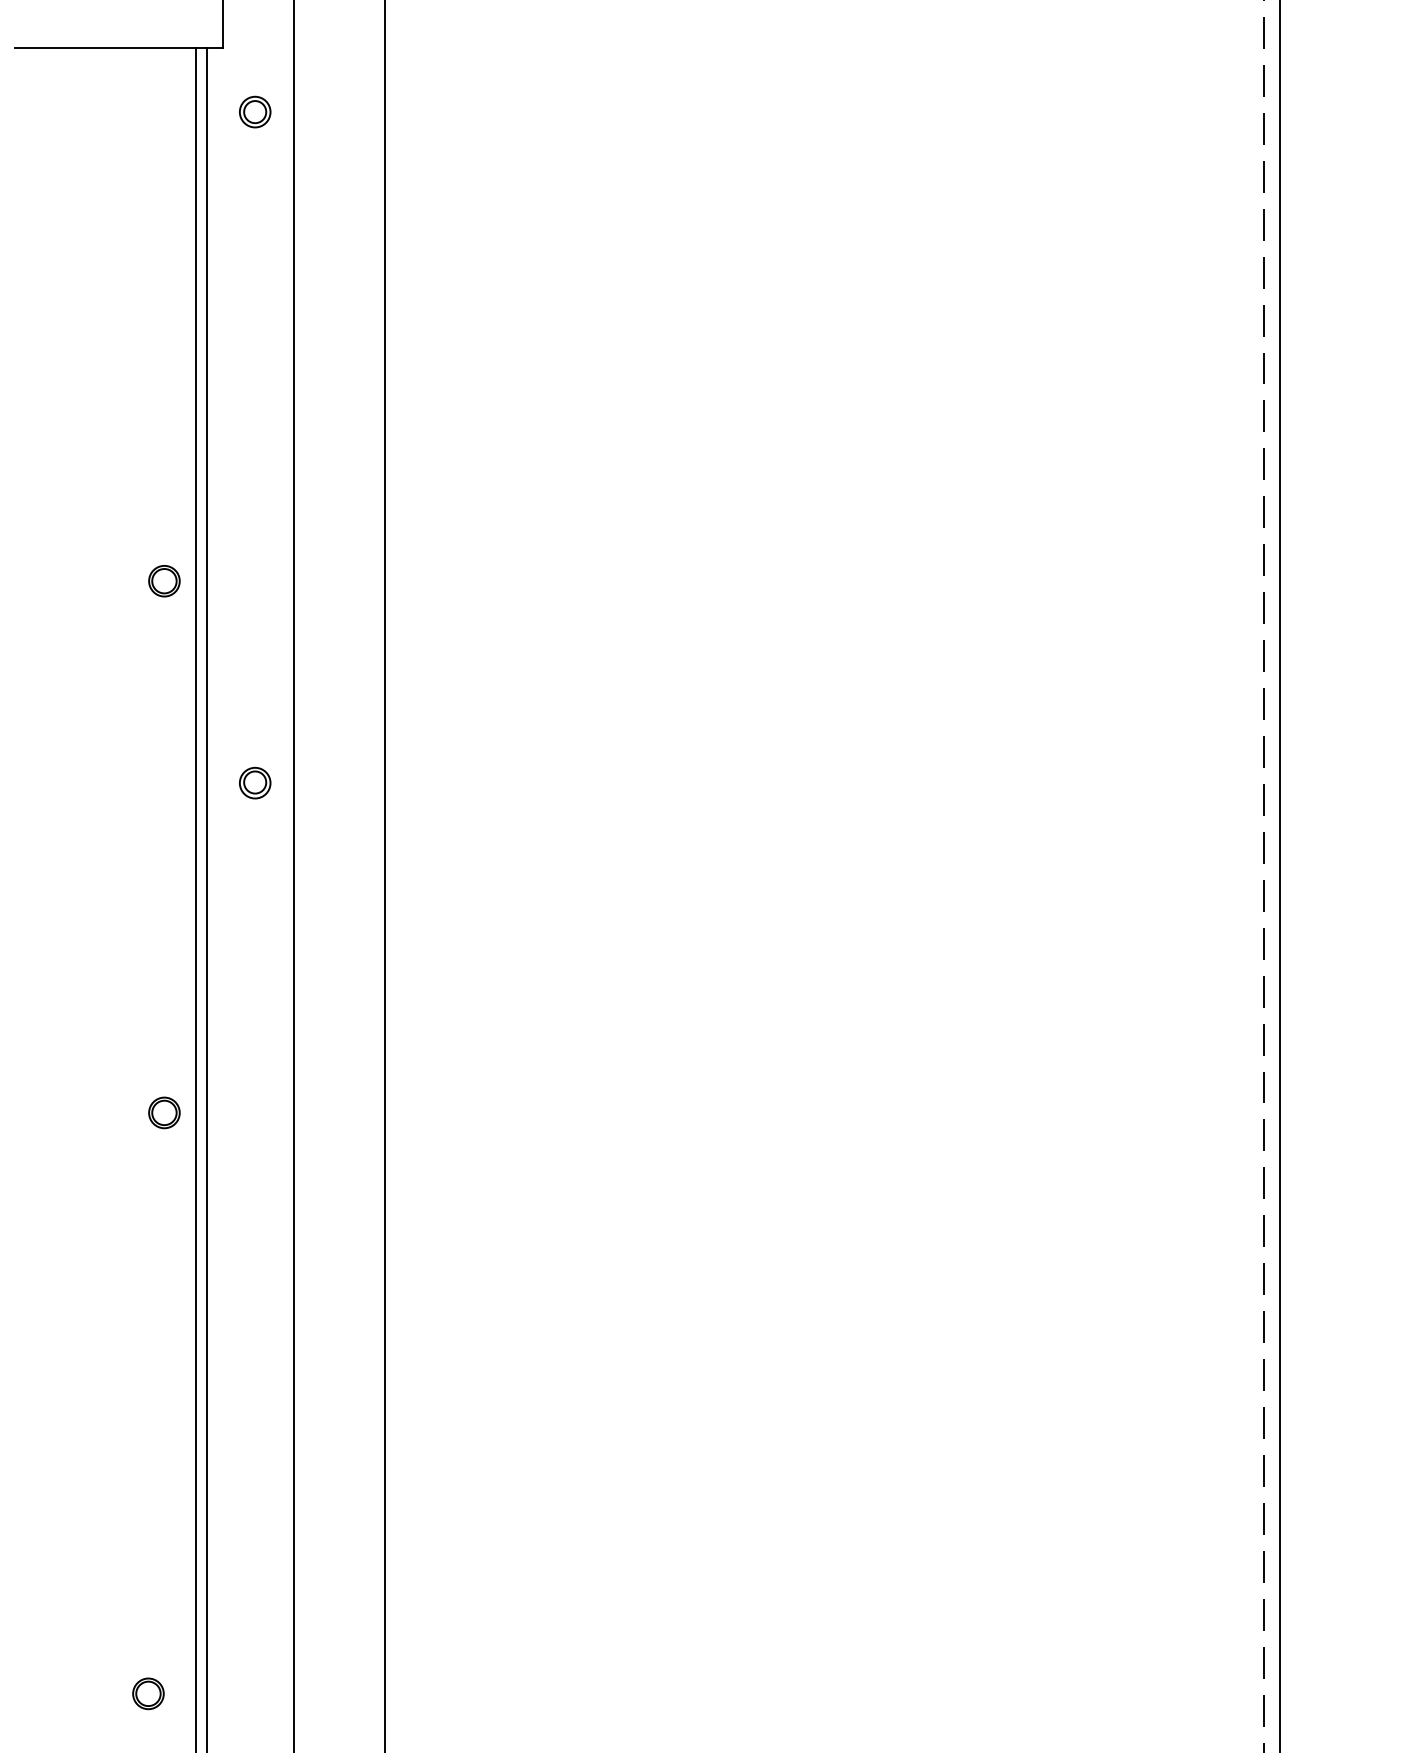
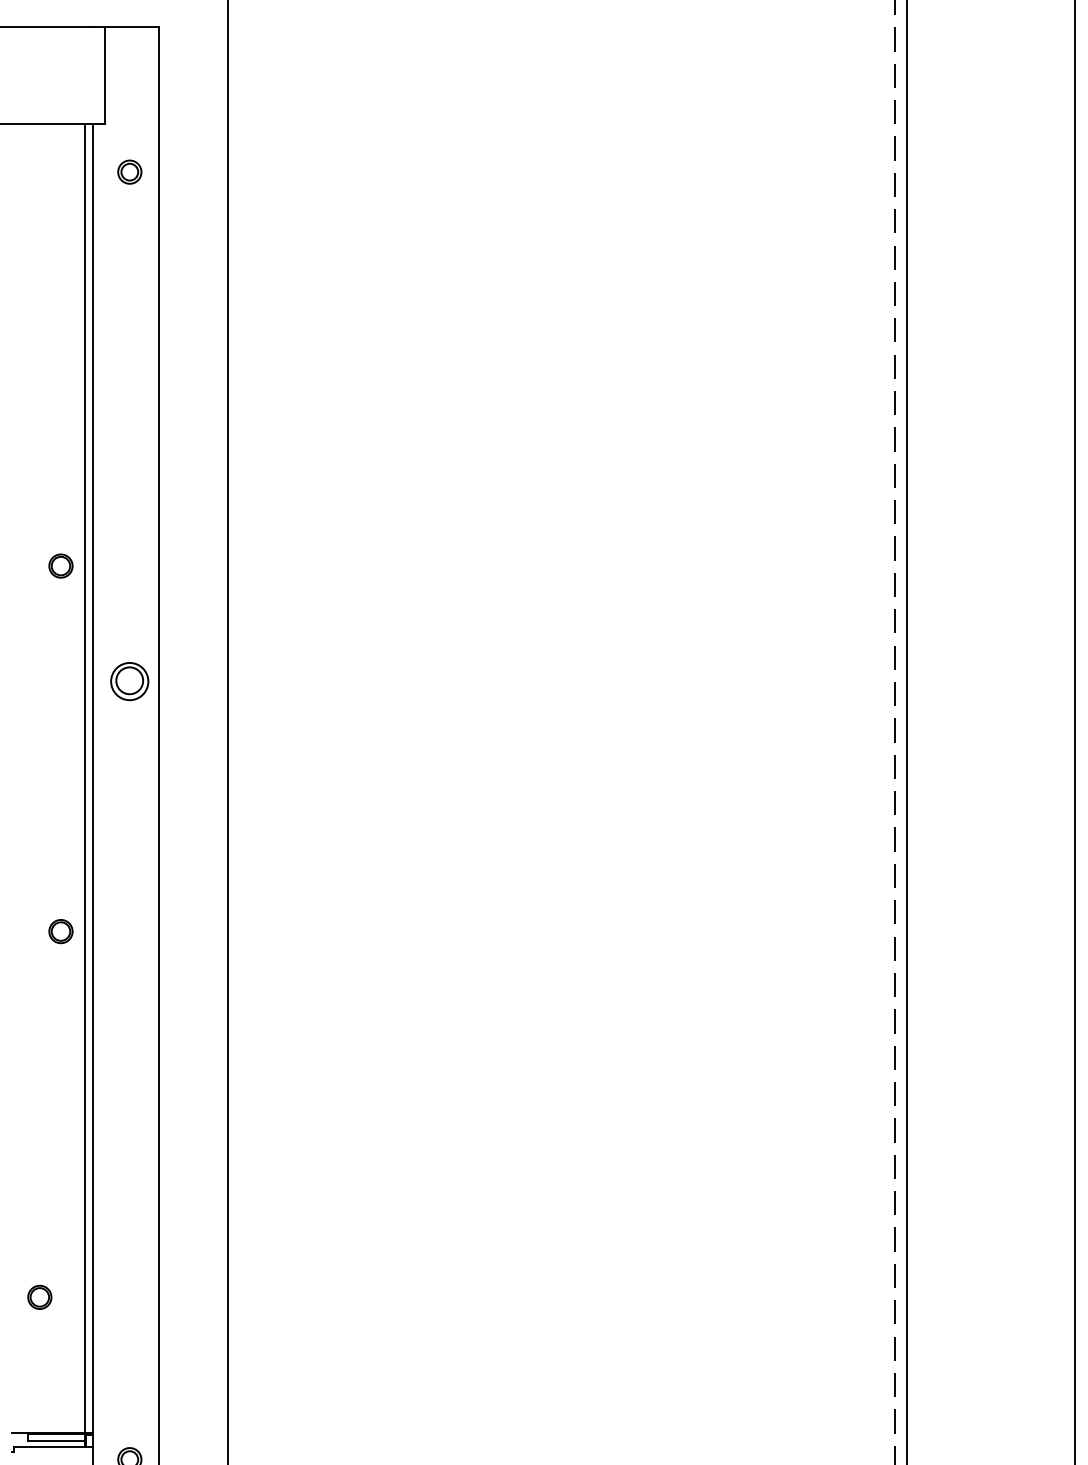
part: (163, 580) -> (60, 565), moved
part: (254, 782) -> (129, 680), size x1.6
part: (147, 1692) -> (39, 1296), moved

